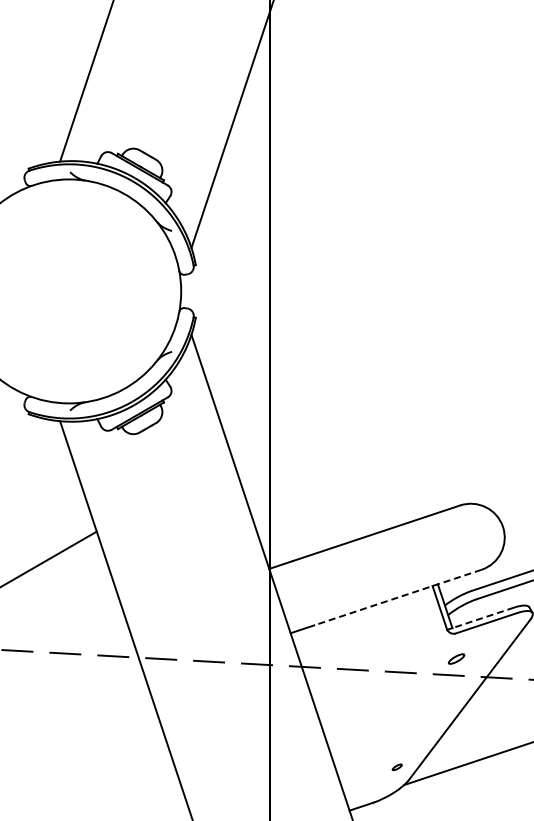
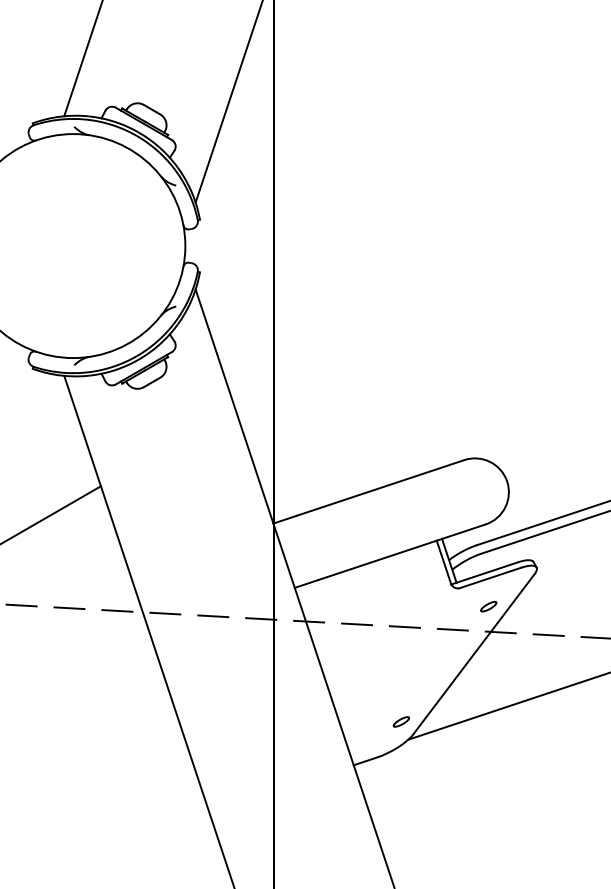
line: (397, 597) -> (401, 552), dashed -> solid
line: (482, 617) -> (486, 572), dashed -> solid
part: (456, 658) -> (488, 606), moved
part: (397, 766) -> (401, 721), size x1.67

